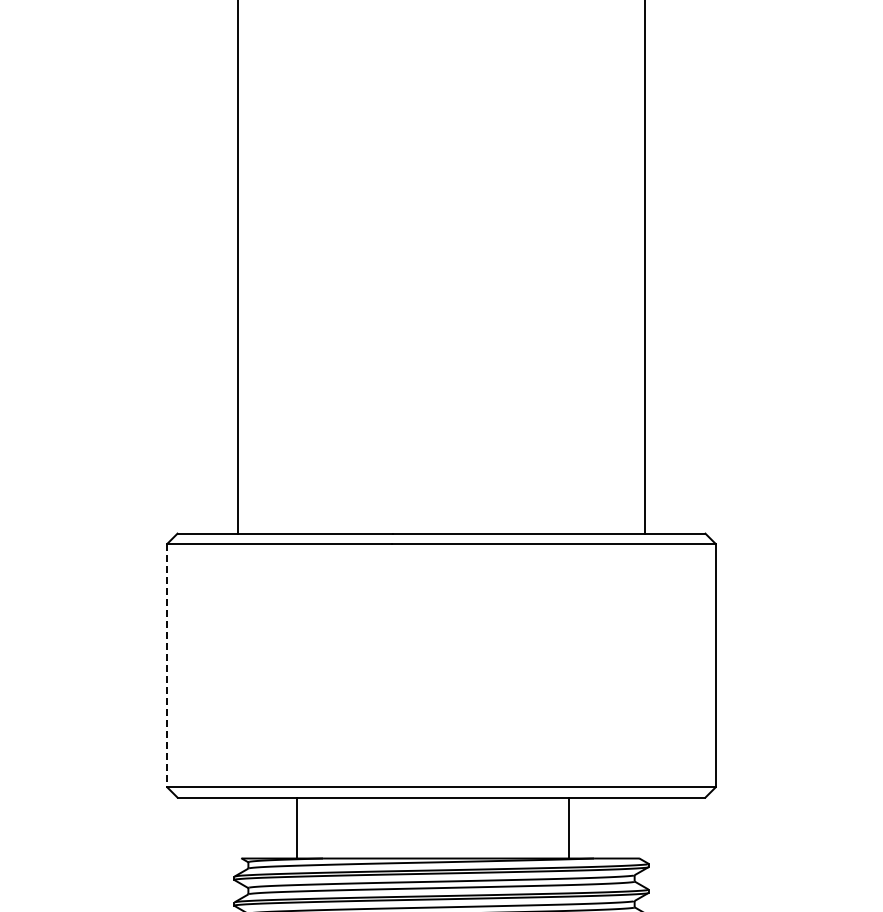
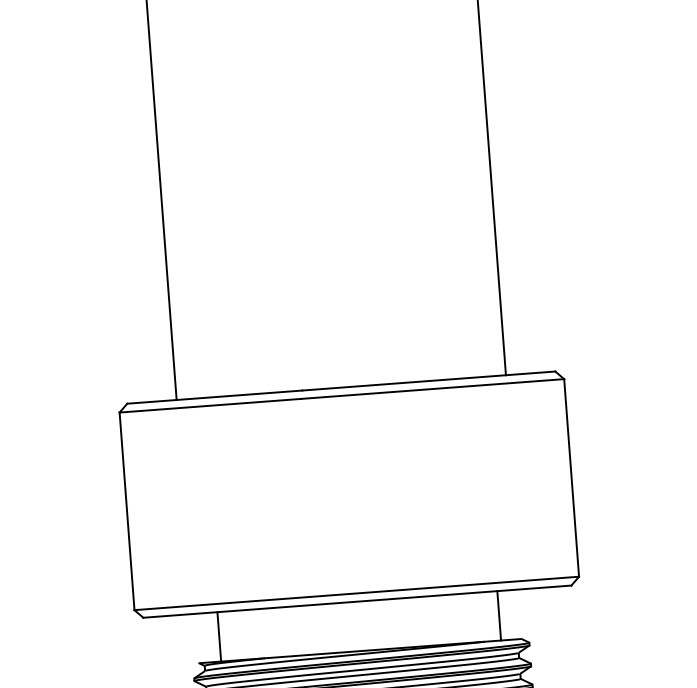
line: (167, 665) -> (127, 511), dashed -> solid
line: (296, 827) -> (218, 636), moved
line: (569, 827) -> (499, 615), moved

